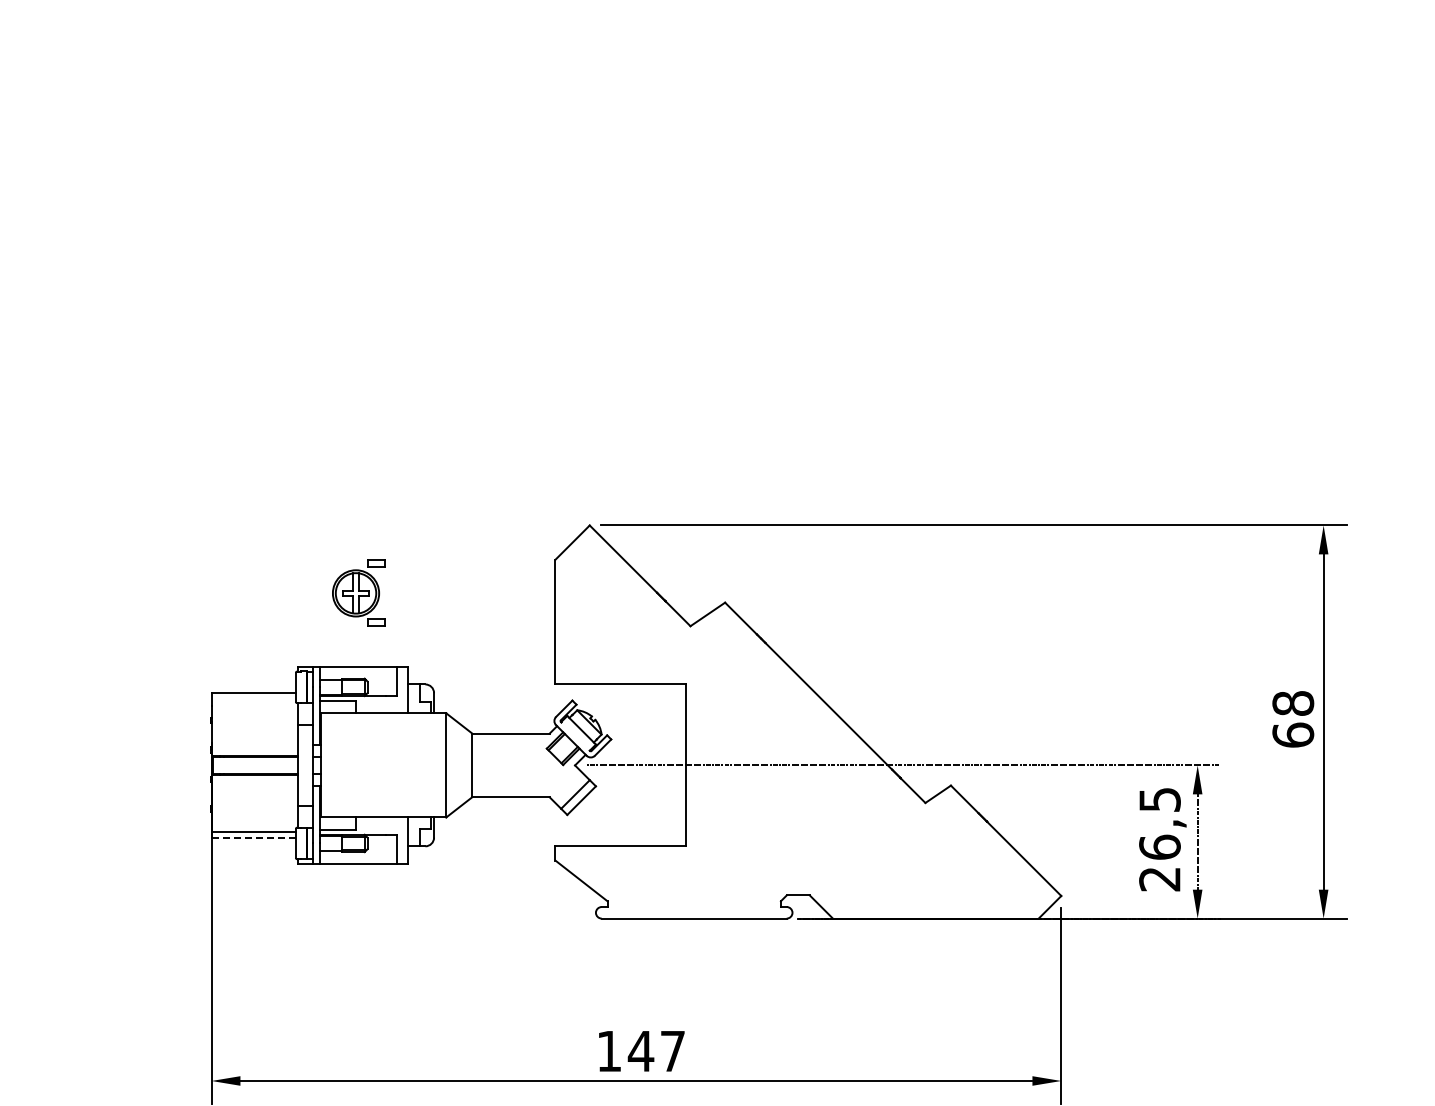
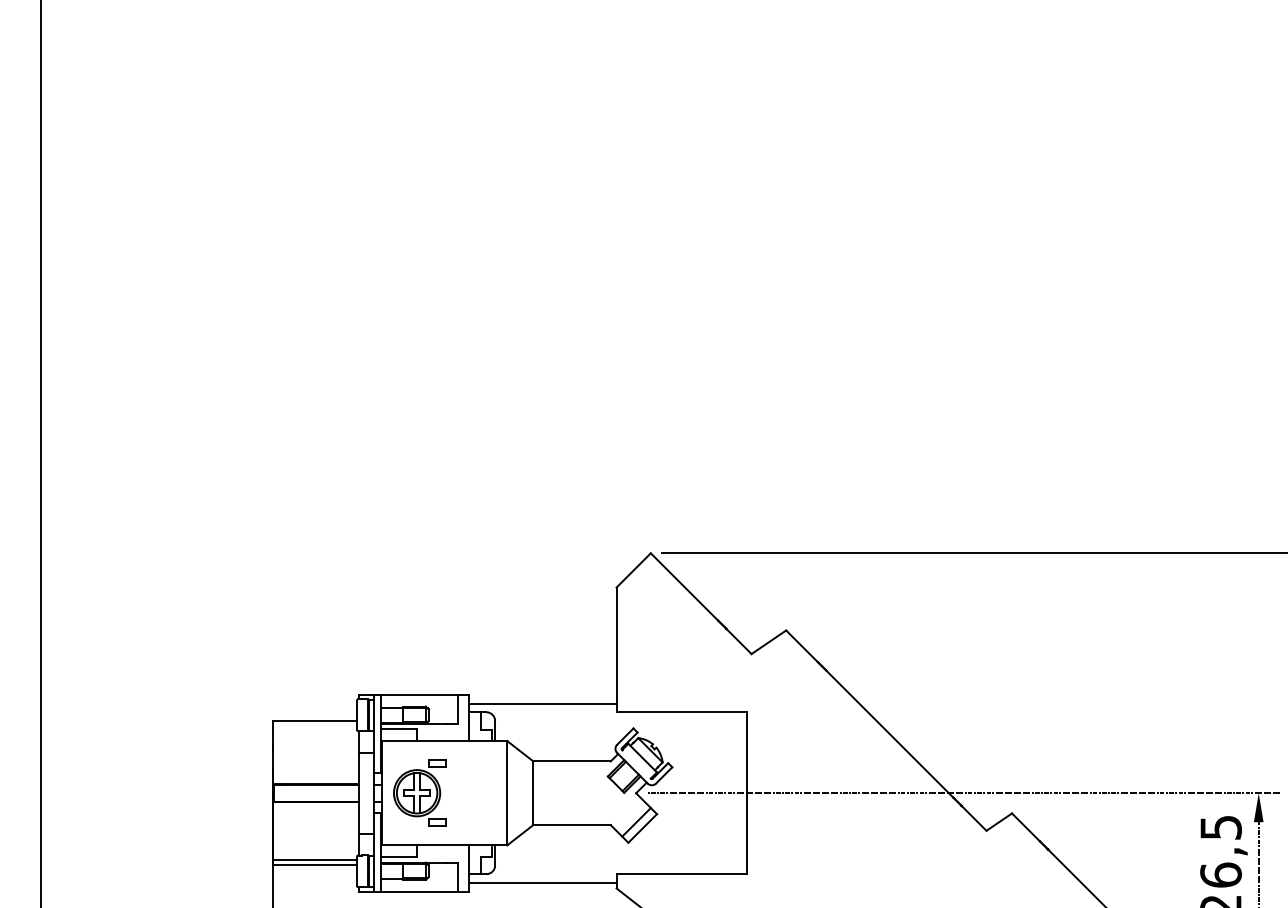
part: (358, 592) -> (419, 792), moved
line: (481, 675) -> (542, 703), added
line: (253, 837) -> (314, 865), dashed -> solid
line: (481, 855) -> (542, 883), added

